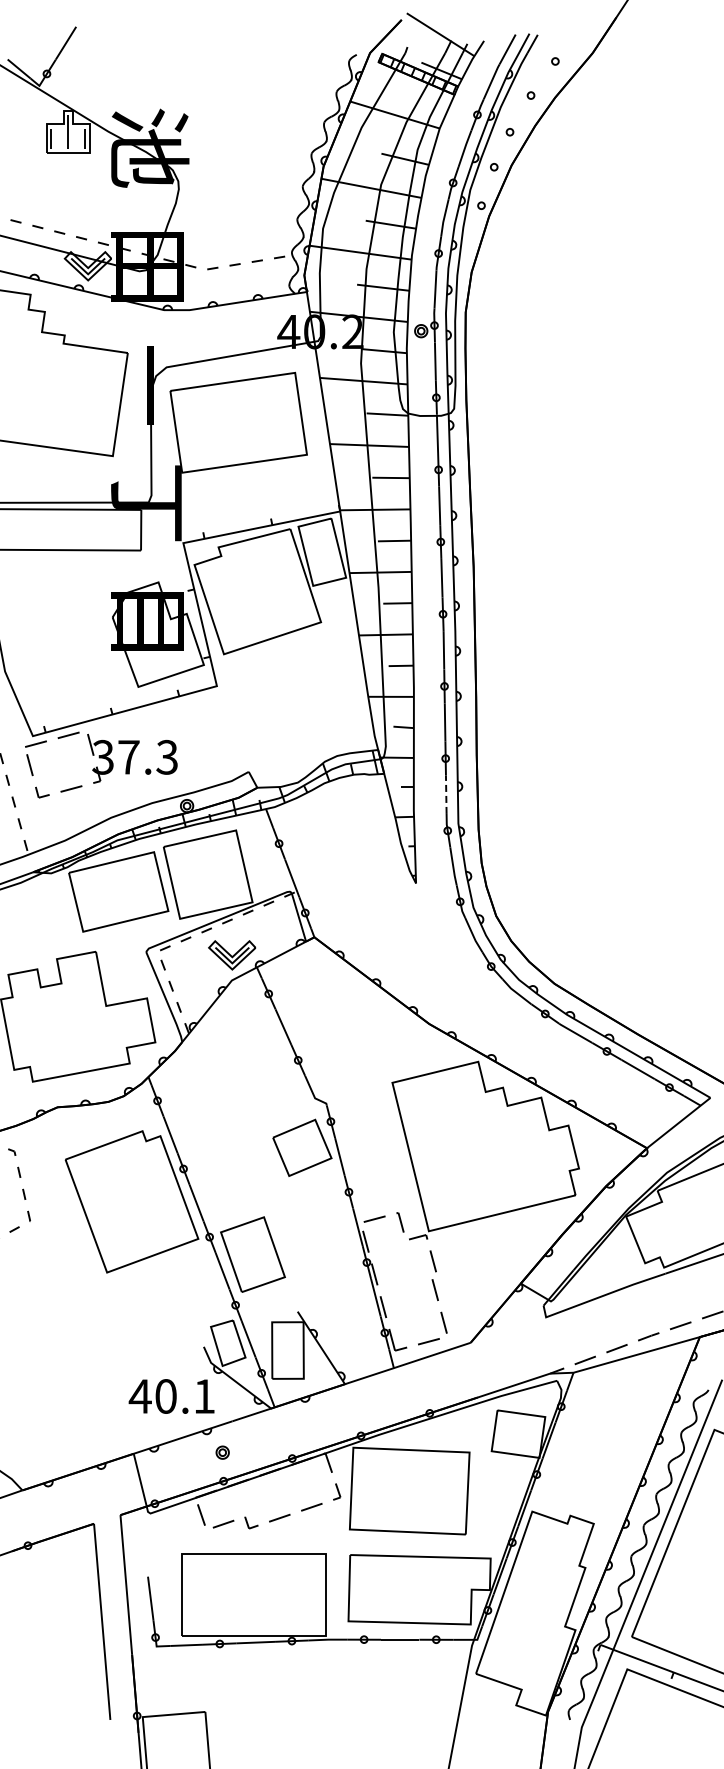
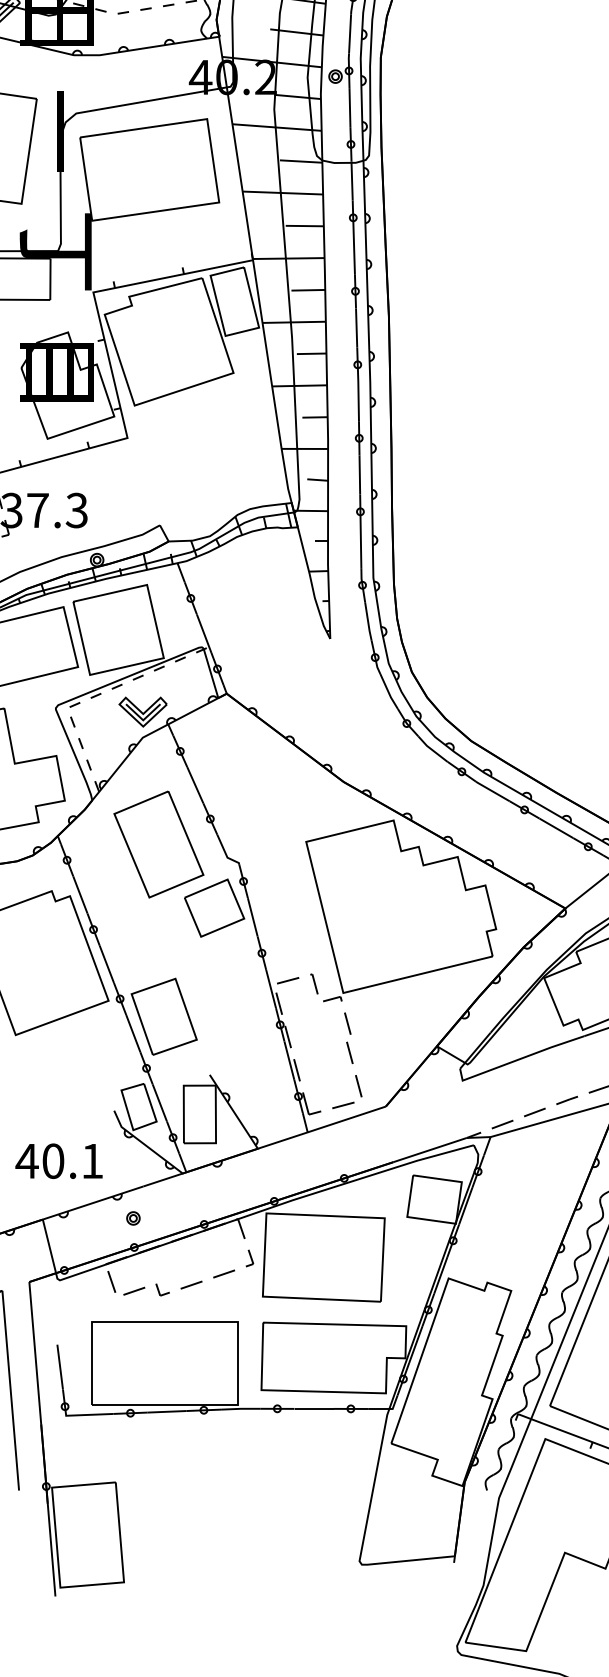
line: (446, 794) -> (361, 548), dashed -> solid
part: (247, 1085) -> (158, 844), added
text: (171, 1396) -> (58, 1161), moved

